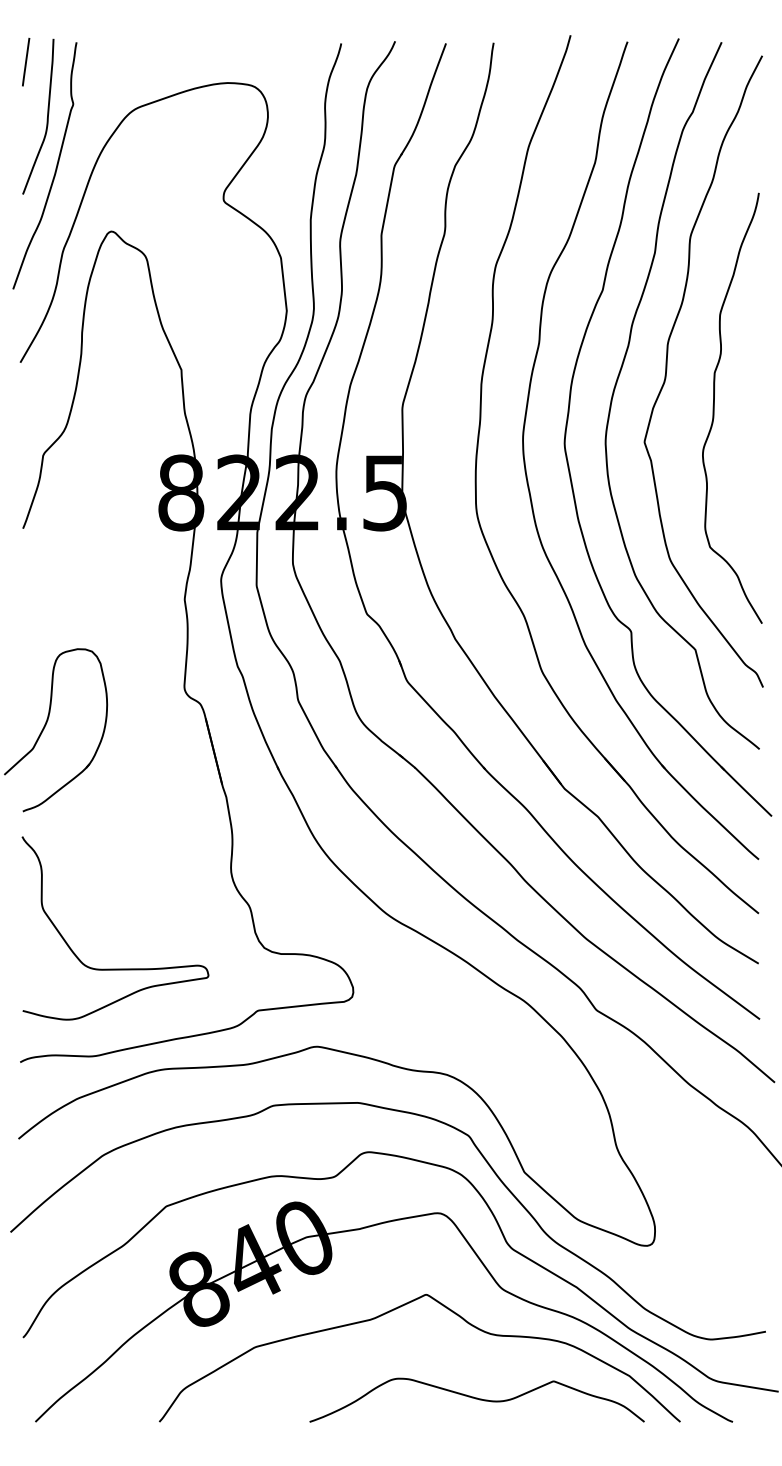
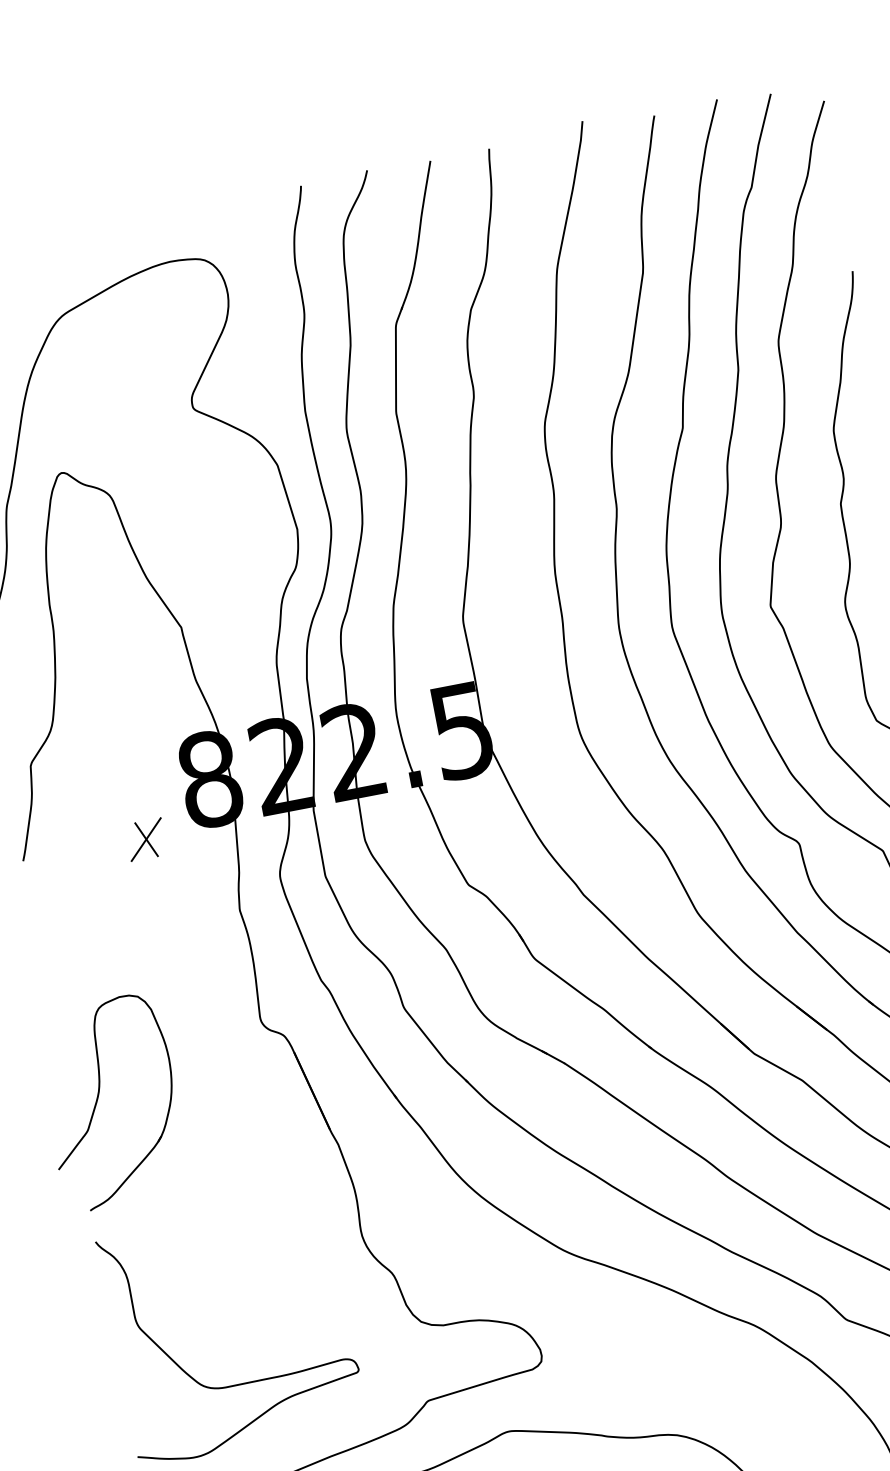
part: (121, 529) -> (145, 838), added

